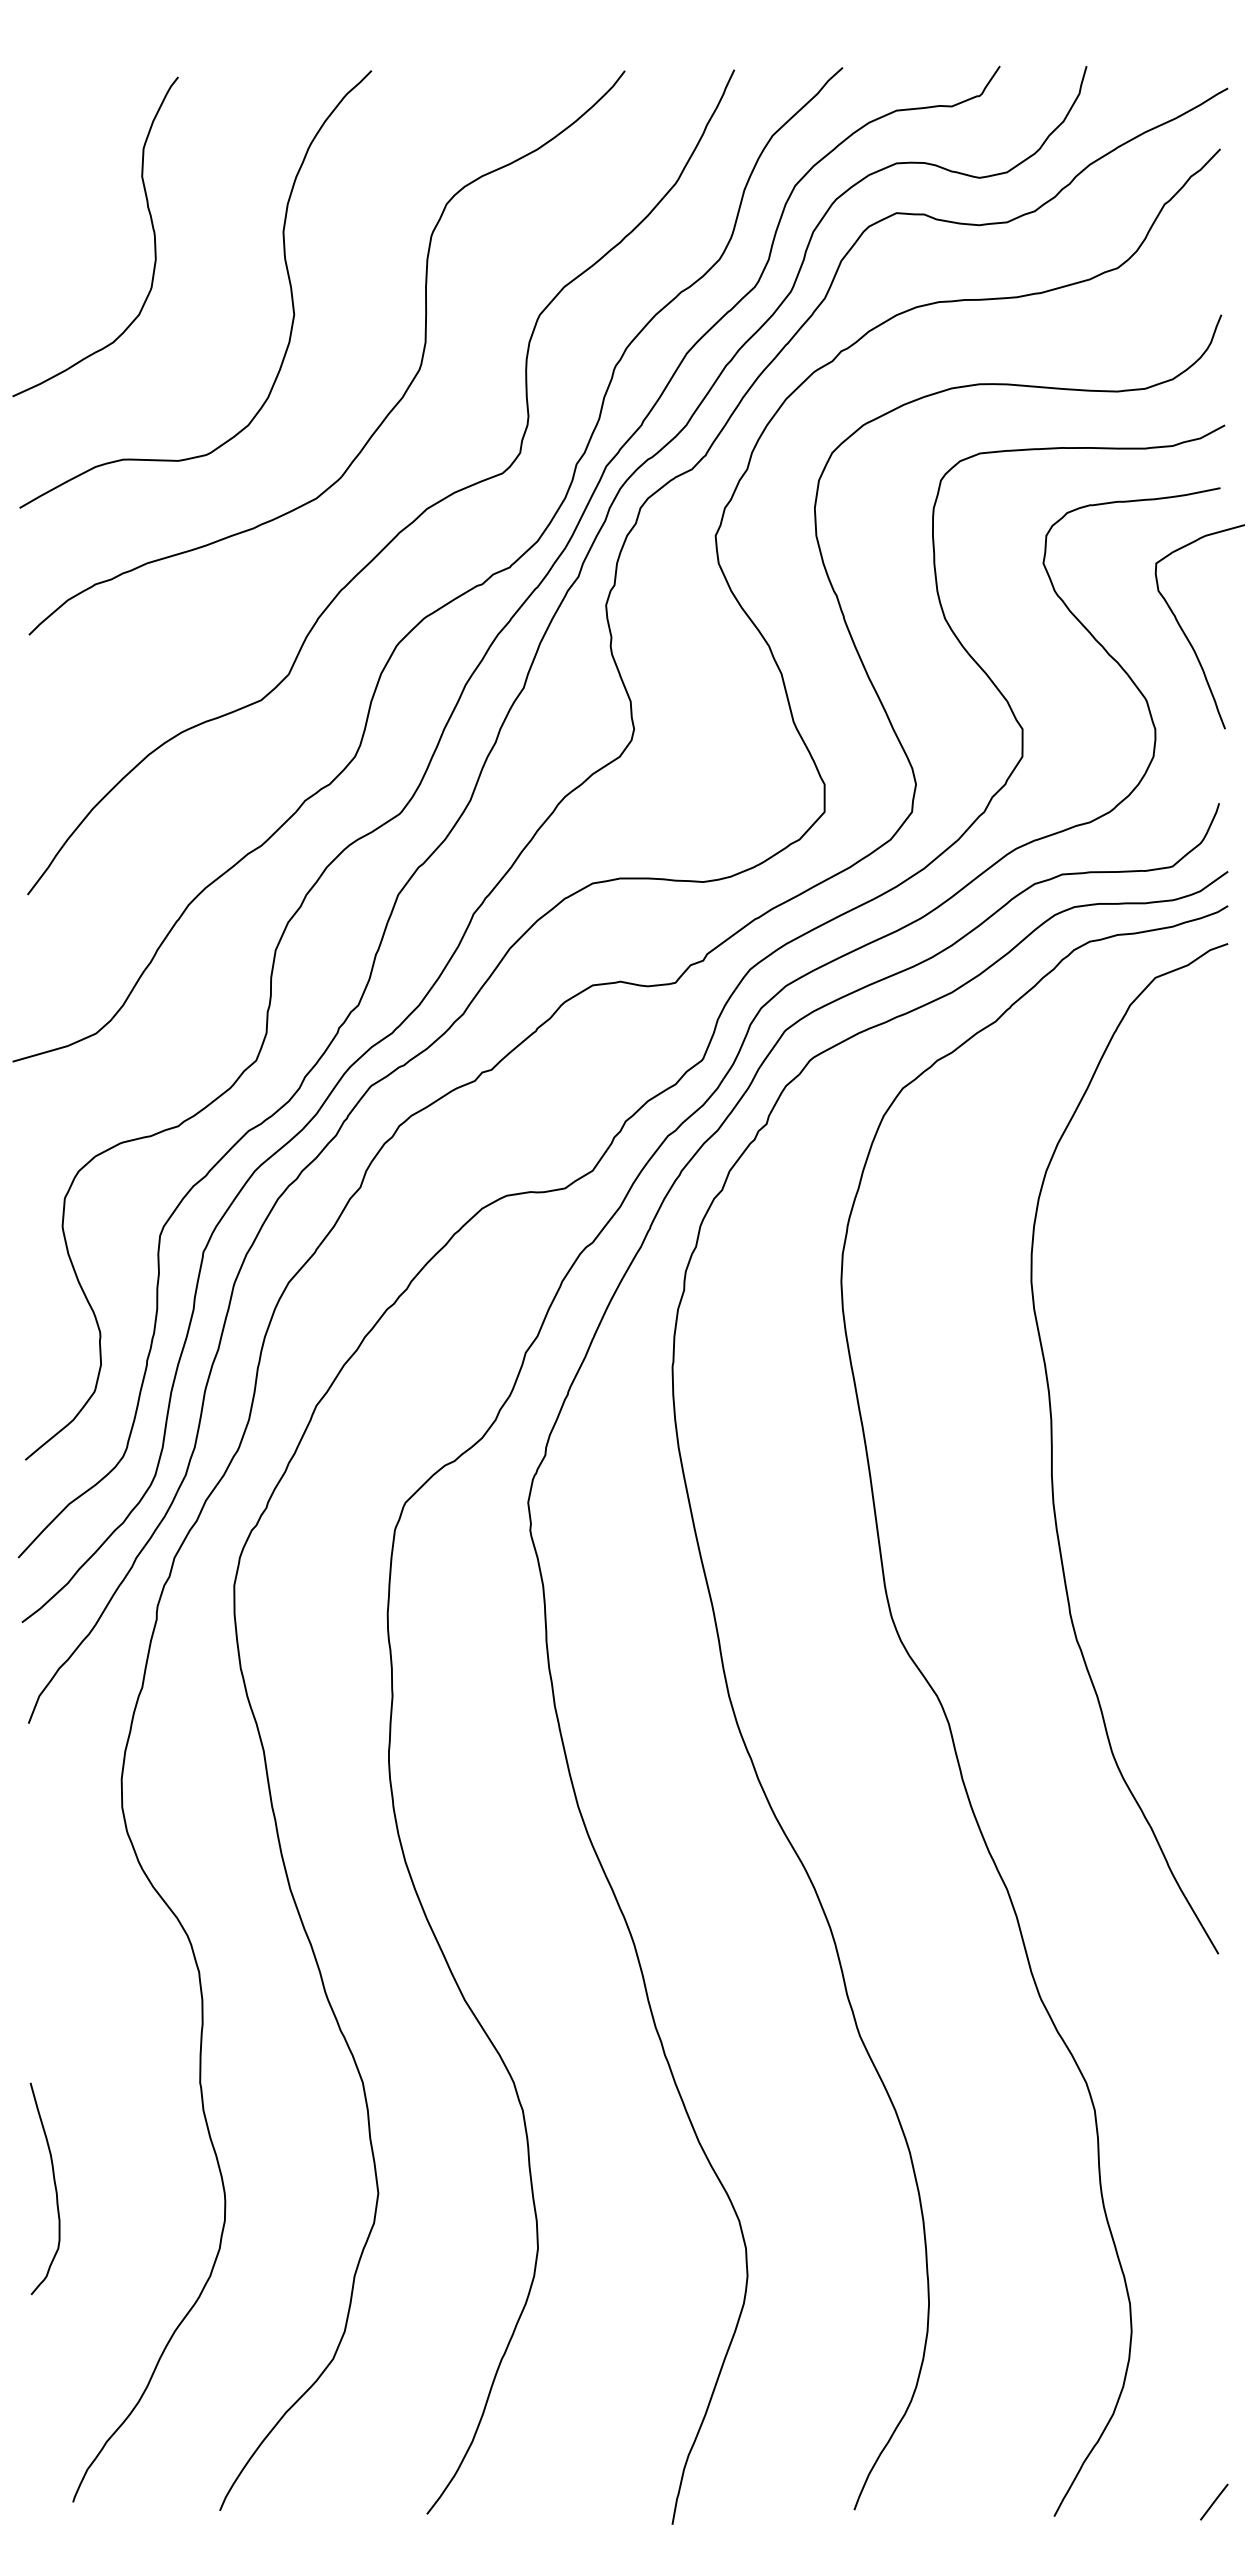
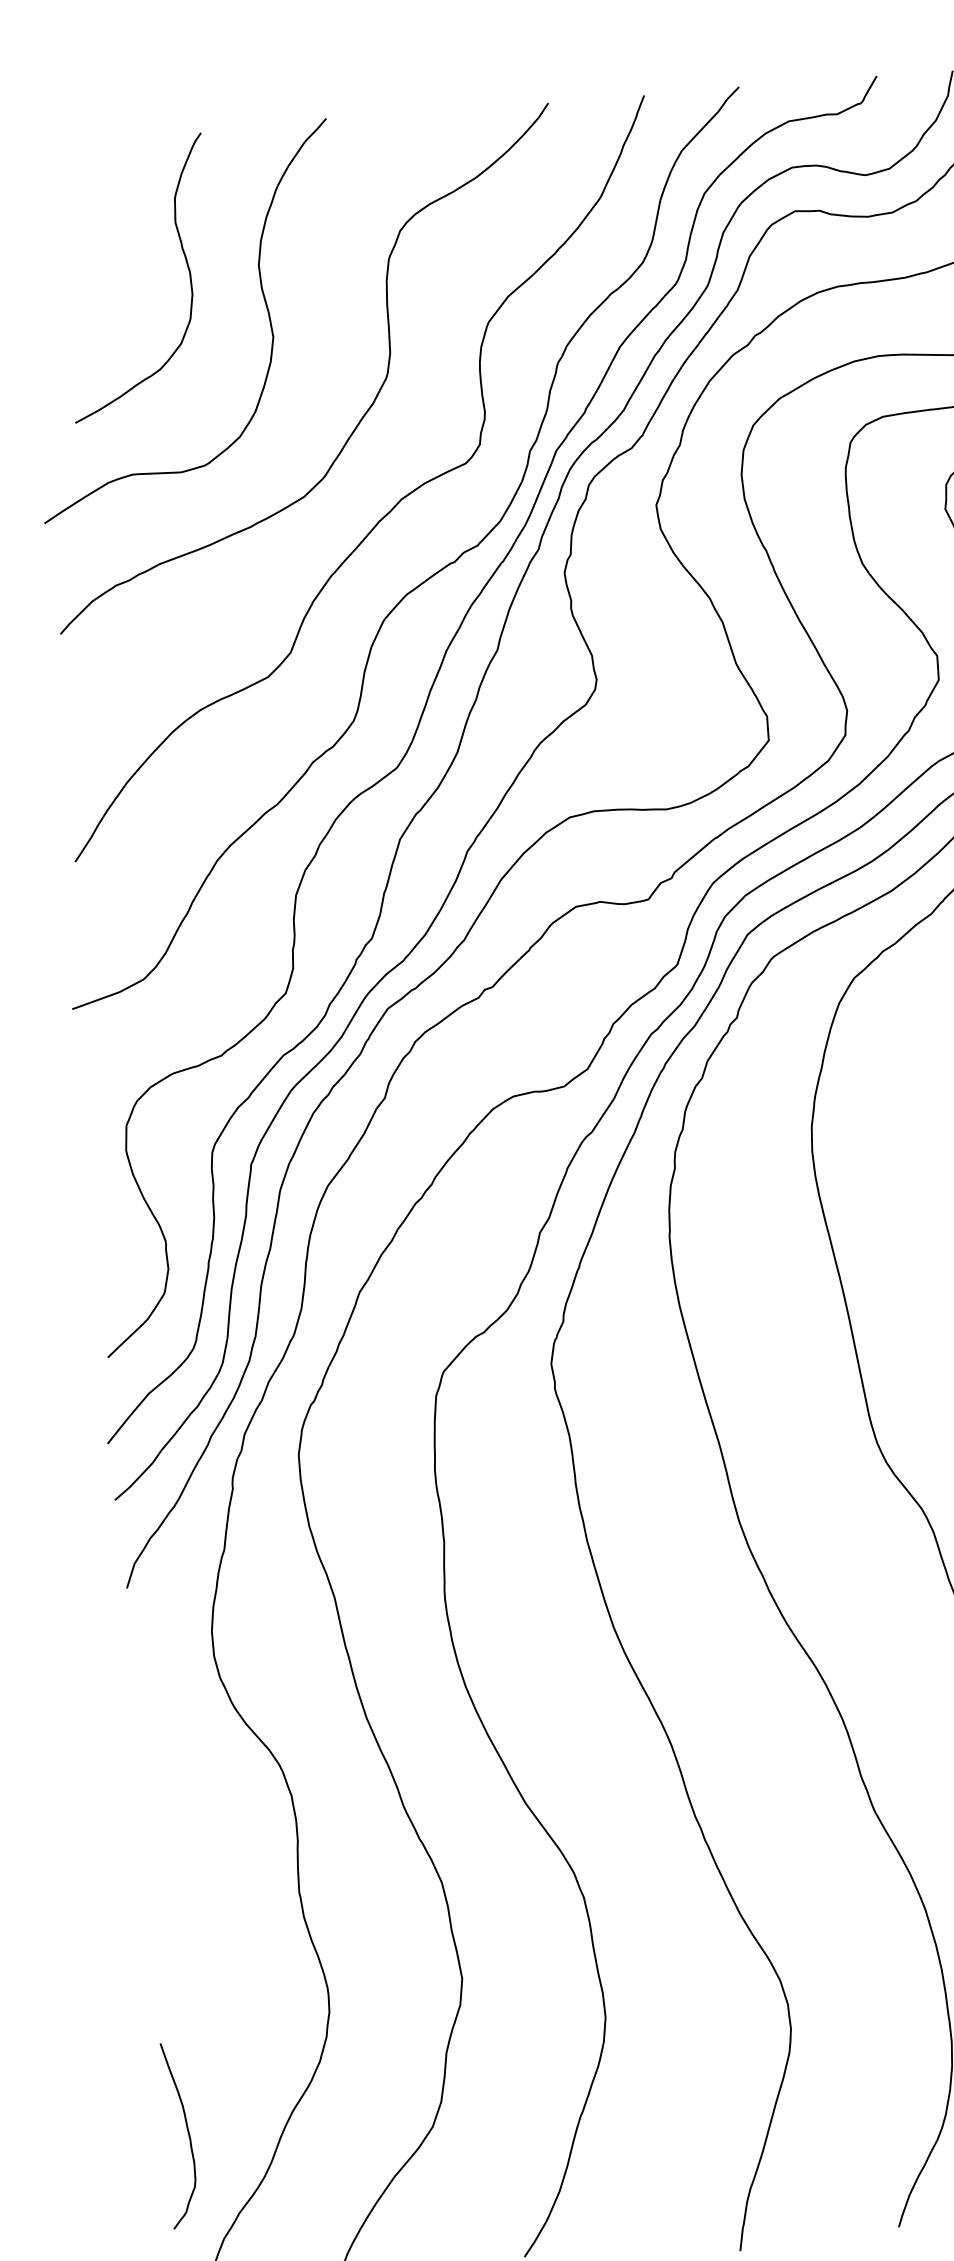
curve: (151, 225) -> (186, 264), moved
curve: (54, 2187) -> (187, 2133), moved

